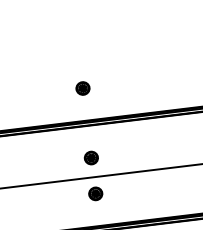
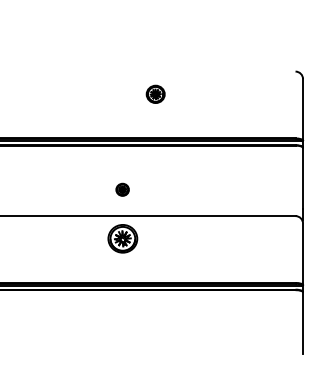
part: (82, 87) -> (155, 93), moved
part: (91, 157) -> (122, 189), size x0.7
part: (95, 193) -> (122, 238), size x1.6

